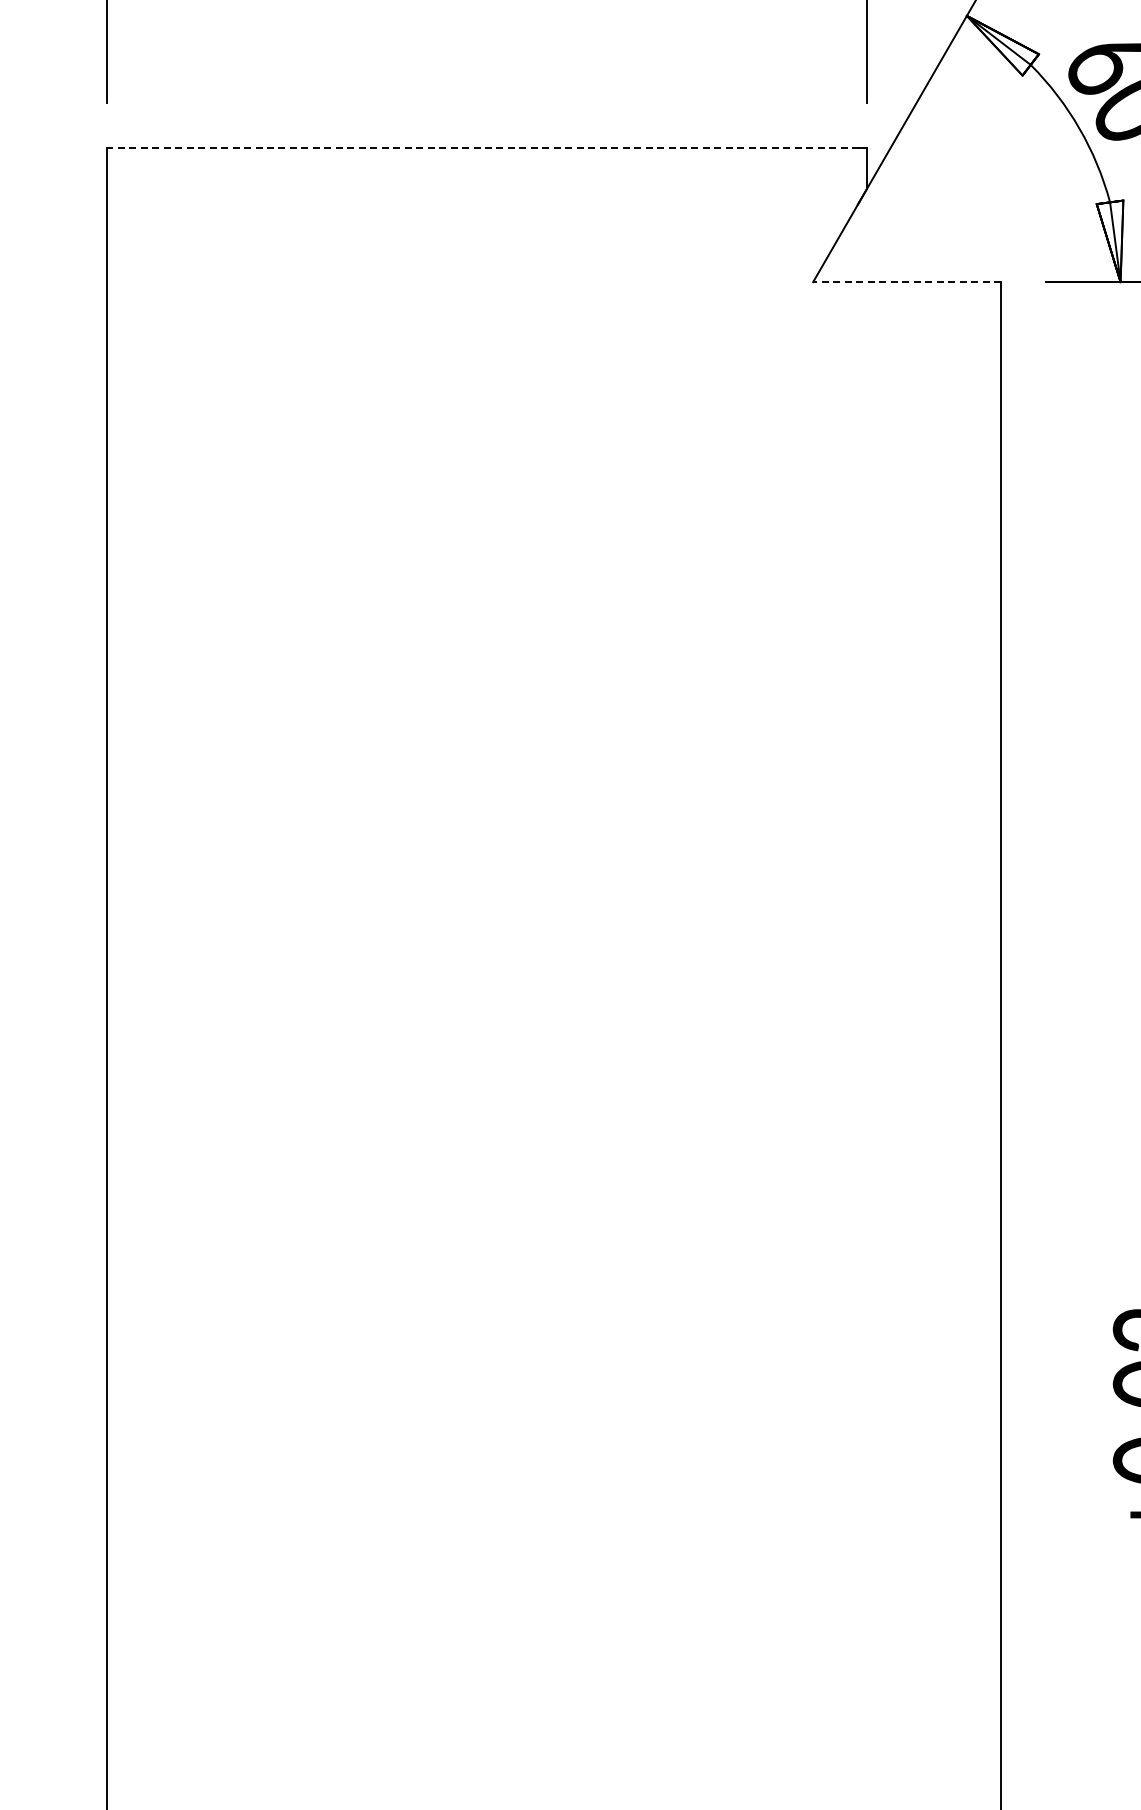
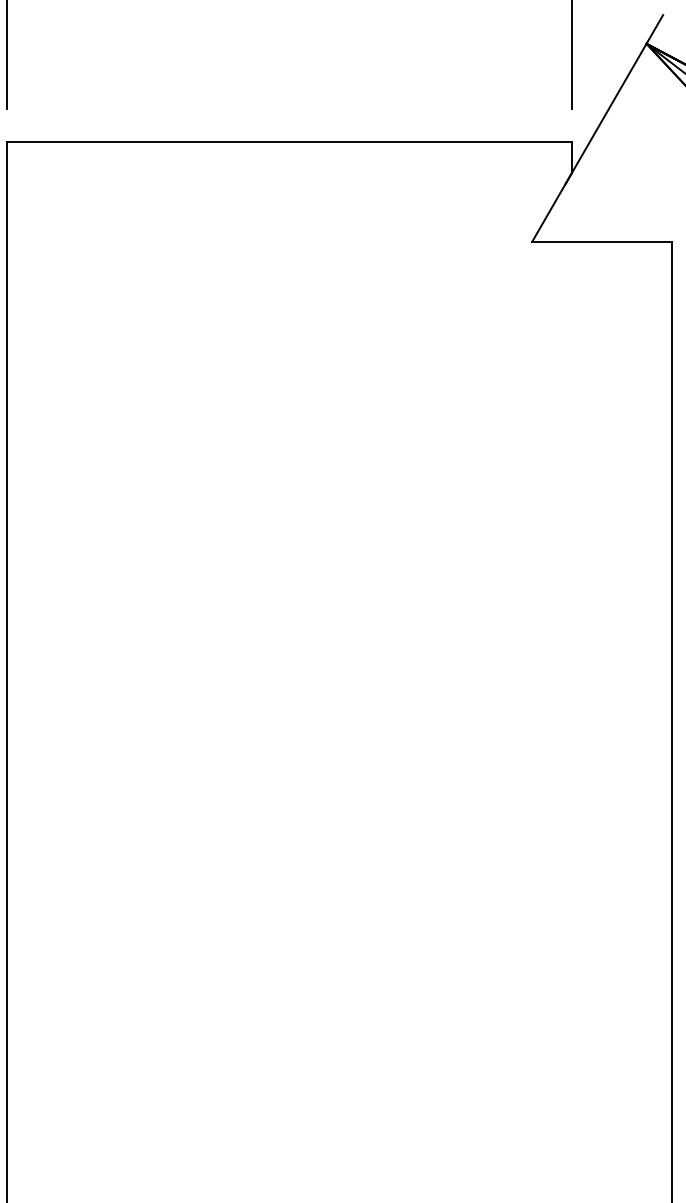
line: (482, 148) -> (286, 142), dashed -> solid
line: (907, 282) -> (602, 242), dashed -> solid

